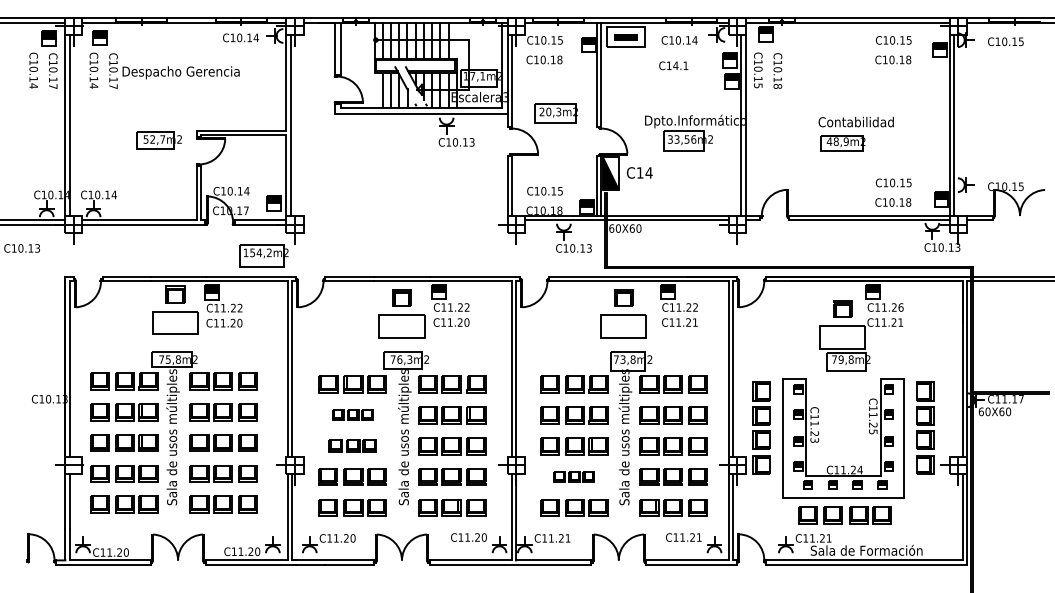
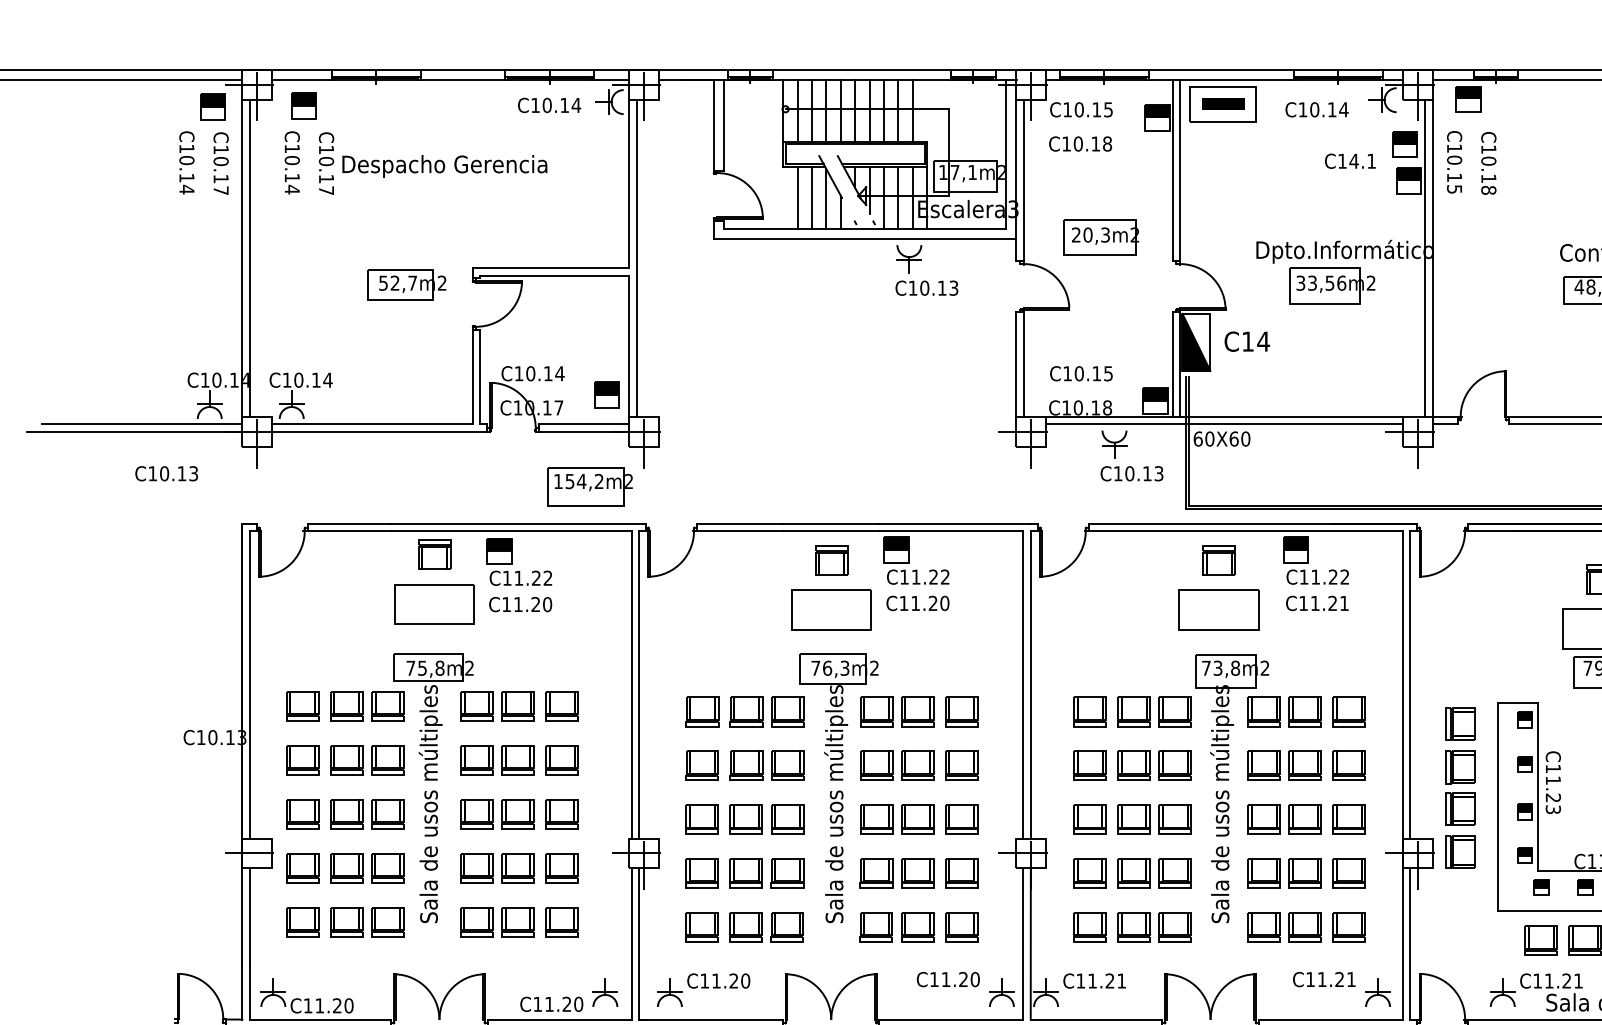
text: (673, 65) -> (1349, 160), moved
part: (352, 415) -> (744, 766), size x1.67
part: (352, 446) -> (744, 820), size x1.43
part: (574, 476) -> (1133, 872), size x1.67

